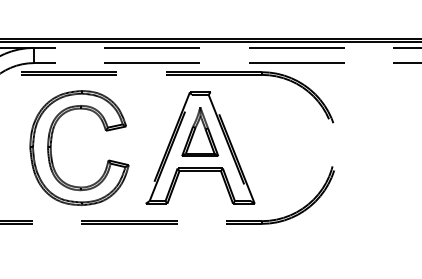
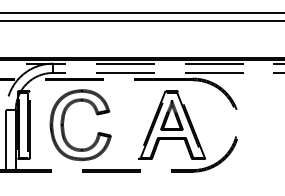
part: (199, 146) -> (171, 124), moved

